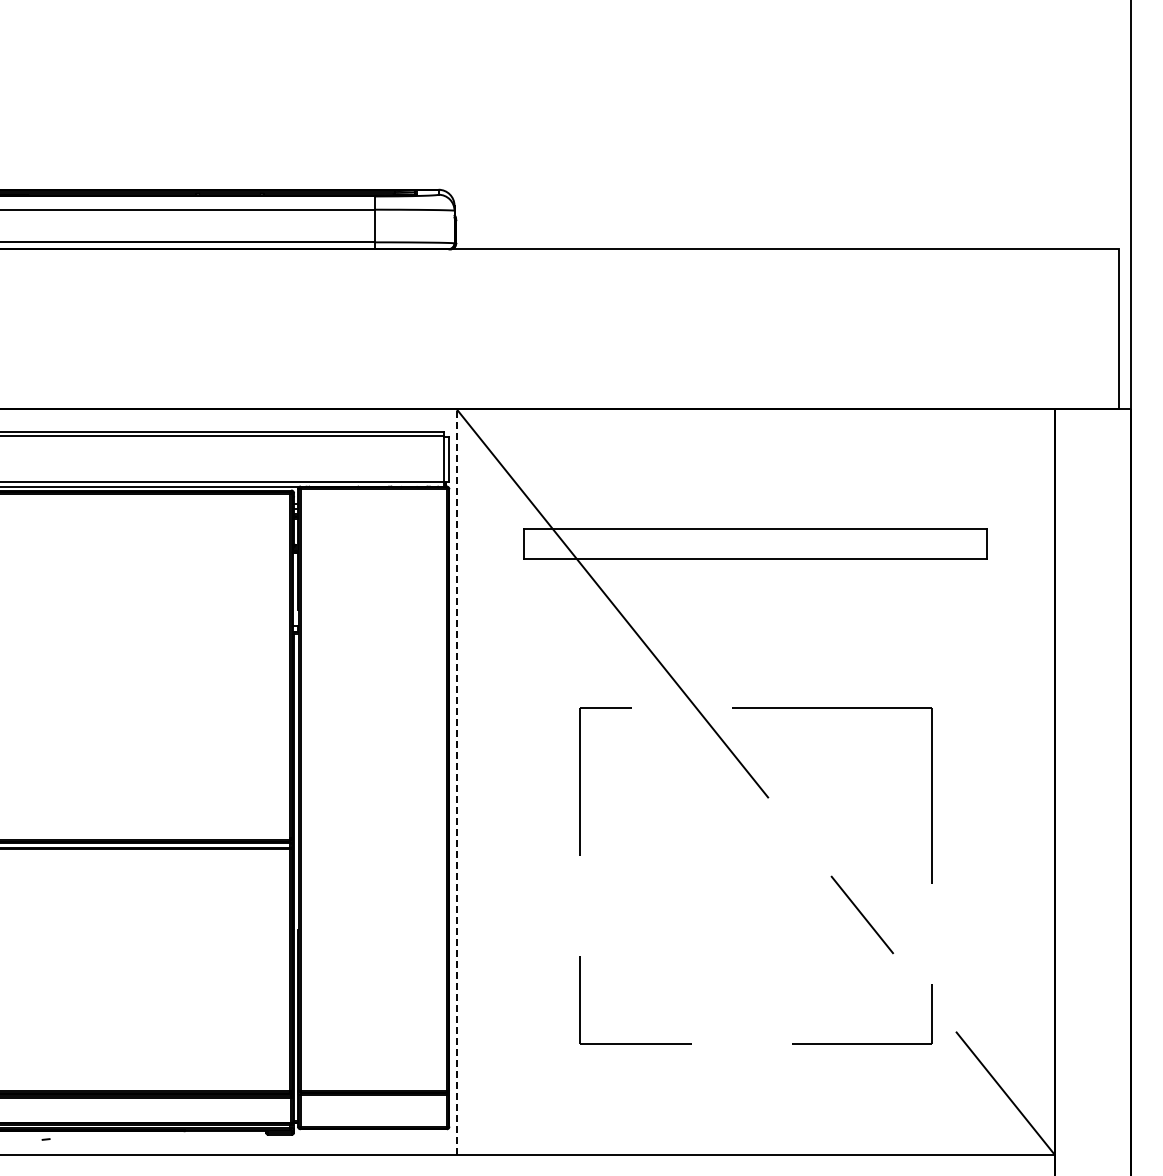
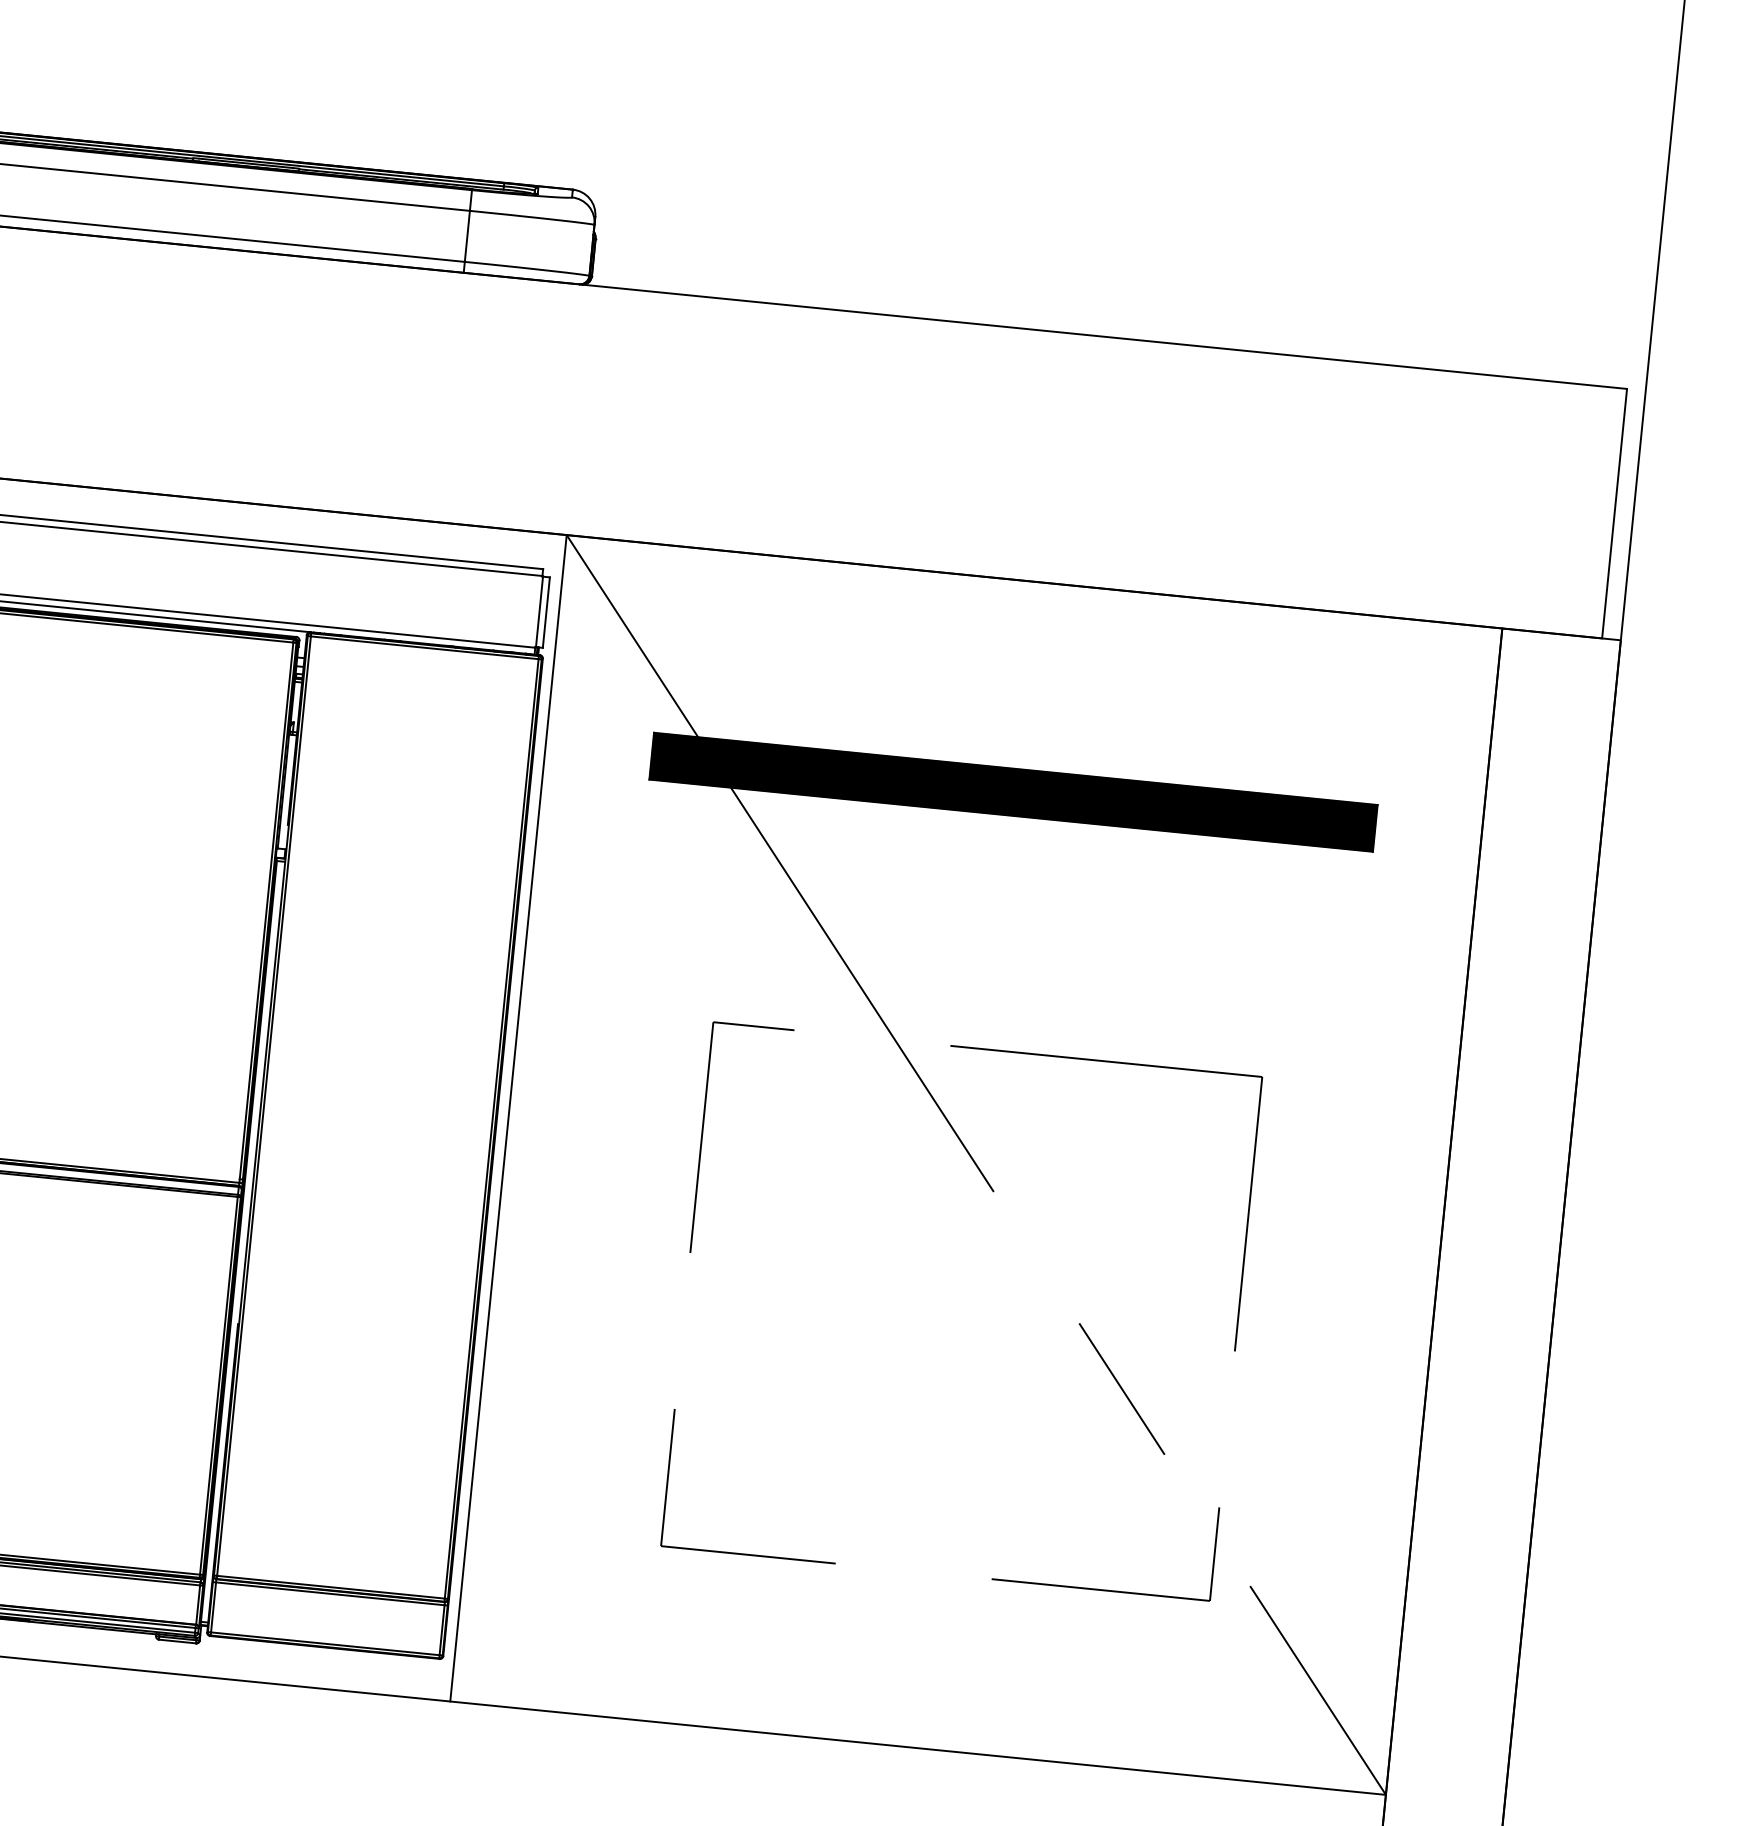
hatch: (755, 543) -> (1012, 791), added
line: (456, 781) -> (508, 1117), dashed -> solid

